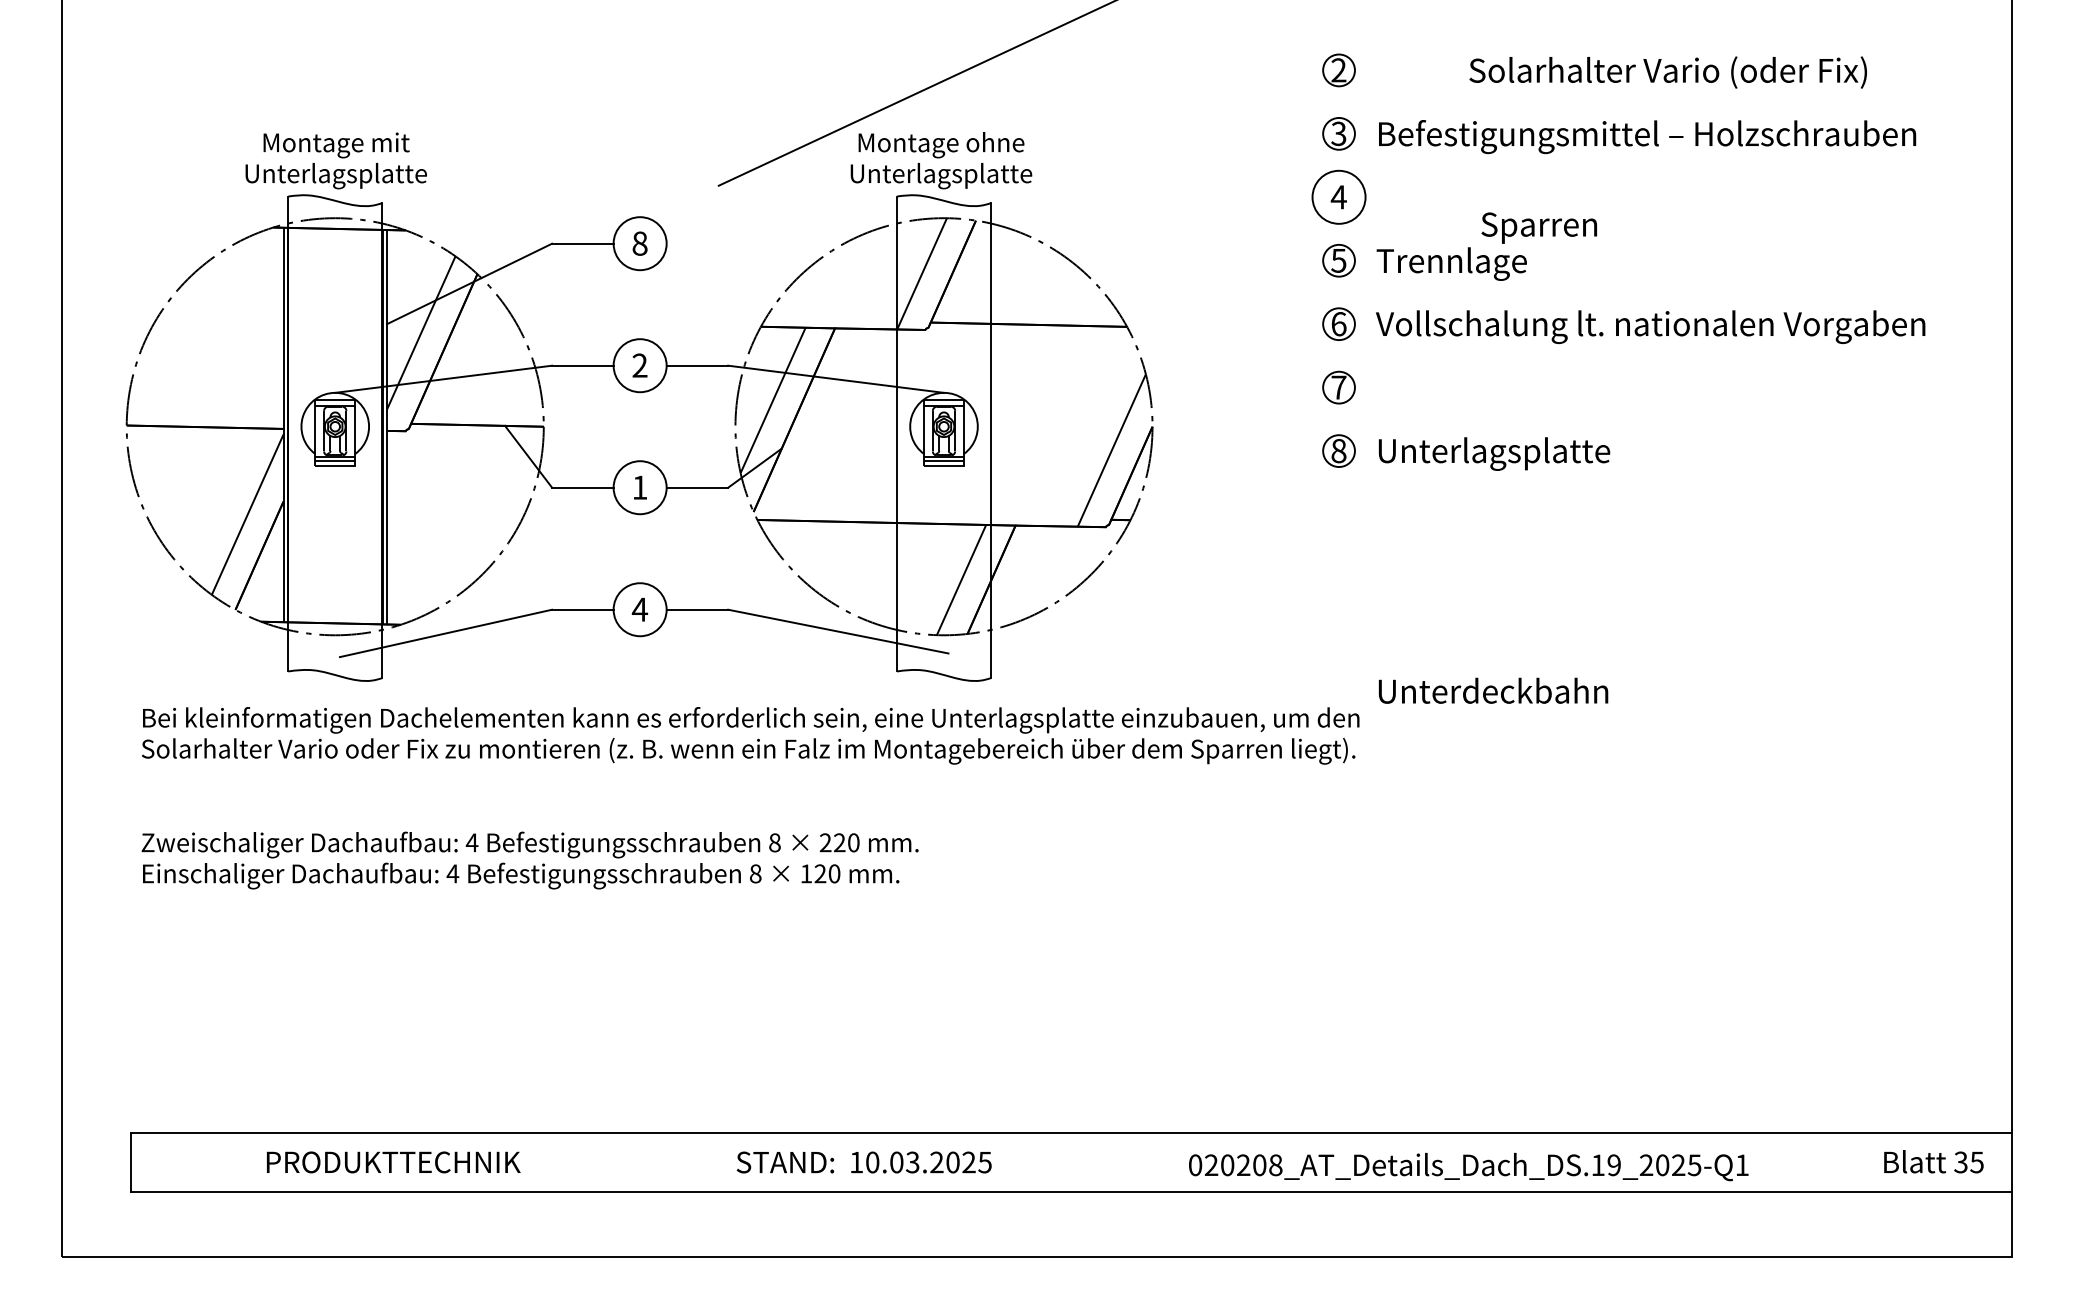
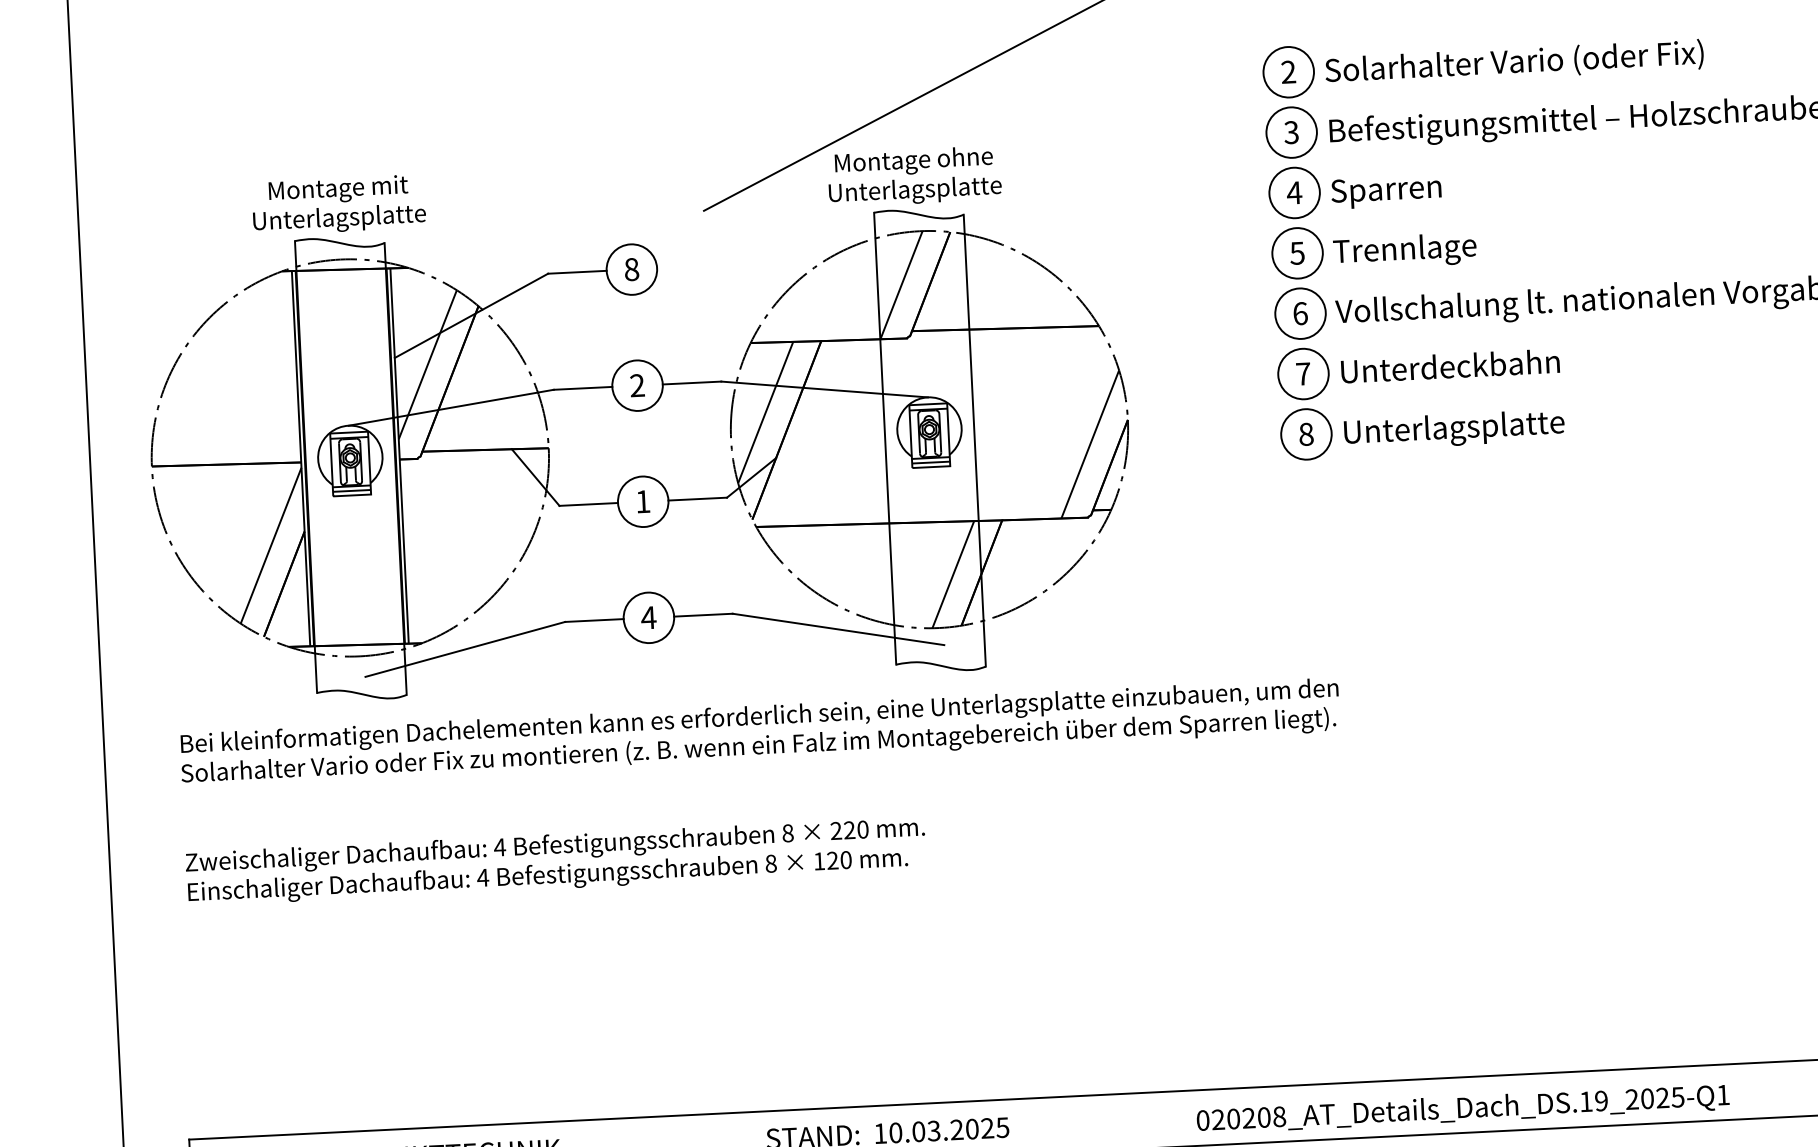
circle: (1338, 69) -> (1288, 71), size x1.67
text: (1667, 72) -> (1513, 63), moved
circle: (1338, 133) -> (1291, 132), size x1.67
text: (1538, 227) -> (1385, 191), moved
circle: (1338, 260) -> (1297, 253), size x1.67
circle: (1338, 323) -> (1299, 313), size x1.67
circle: (1338, 387) -> (1302, 373), size x1.67
circle: (1338, 450) -> (1305, 433), size x1.67
text: (1493, 690) -> (1450, 365), moved

